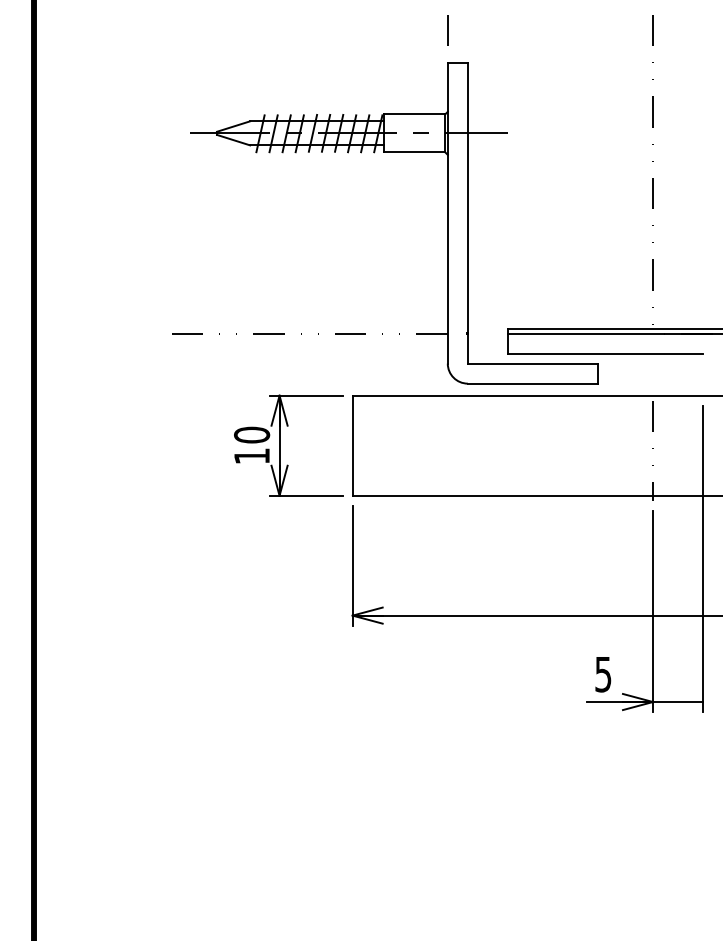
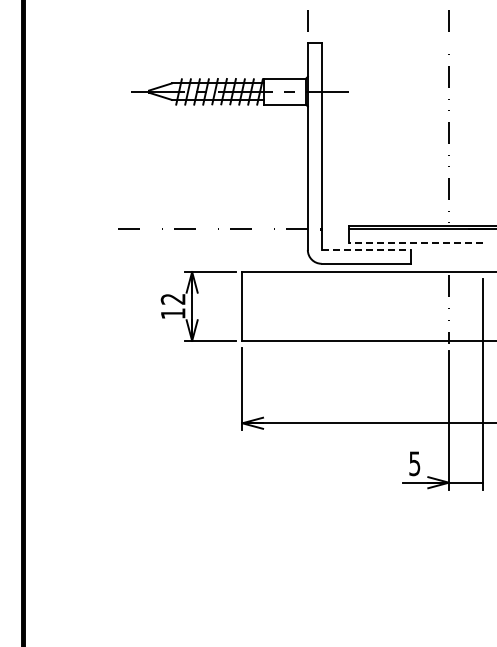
line: (604, 354) -> (415, 243), solid -> dashed
line: (533, 364) -> (366, 250), solid -> dashed
text: (250, 434) -> (172, 298), 10 -> 12

